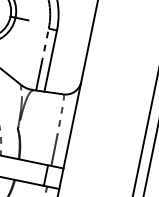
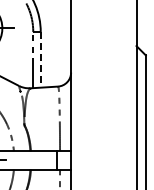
line: (50, 60) -> (40, 59), solid -> dashed

